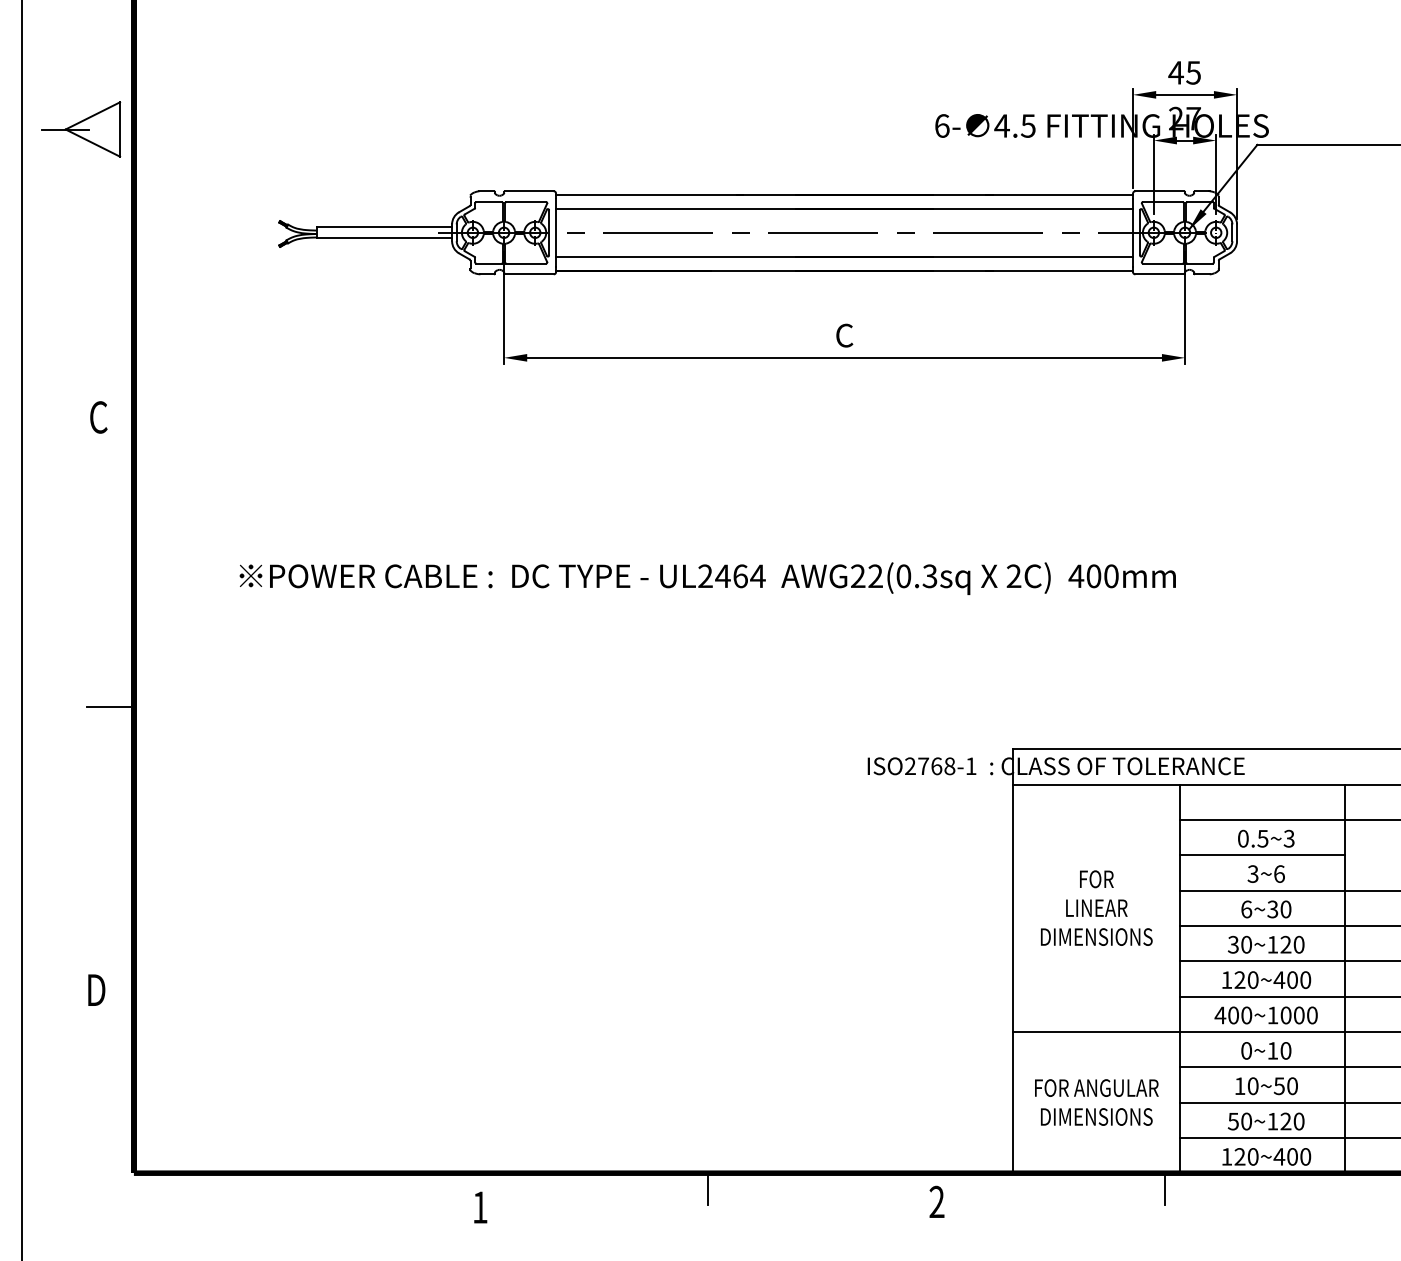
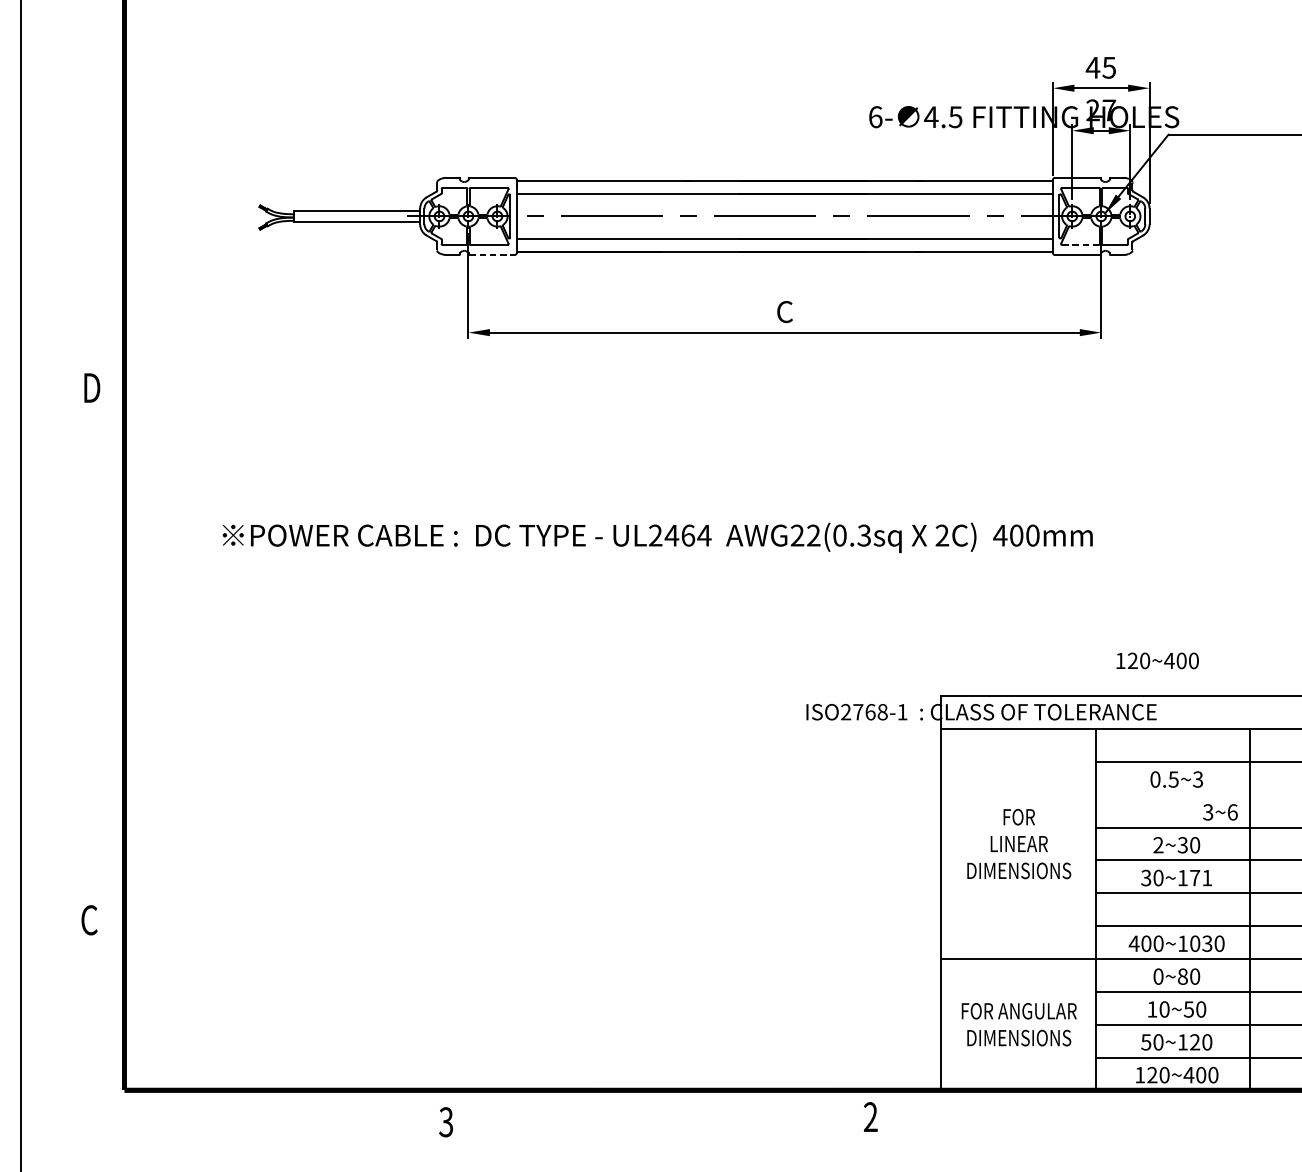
part: (81, 129) -> (75, 120), removed
line: (1162, 263) -> (1080, 244), solid -> dashed
line: (529, 274) -> (492, 255), solid -> dashed
text: (98, 417) -> (91, 388), C -> D
line: (109, 707) -> (101, 657), removed
line: (1262, 855) -> (1173, 795), removed
text: (1265, 873) -> (1219, 811), moved
text: (1246, 909) -> (1158, 845), 6~30 -> 2~30
text: (1292, 944) -> (1201, 877), 30~120 -> 30~171
text: (1266, 979) -> (1157, 660), moved
text: (96, 990) -> (89, 920), D -> C
text: (1298, 1015) -> (1206, 943), 400~1000 -> 400~1030
text: (1272, 1050) -> (1182, 976), 0~10 -> 0~80
line: (708, 1188) -> (658, 1104), removed
line: (1165, 1188) -> (1083, 1104), removed
text: (479, 1207) -> (445, 1122), 1 -> 3

